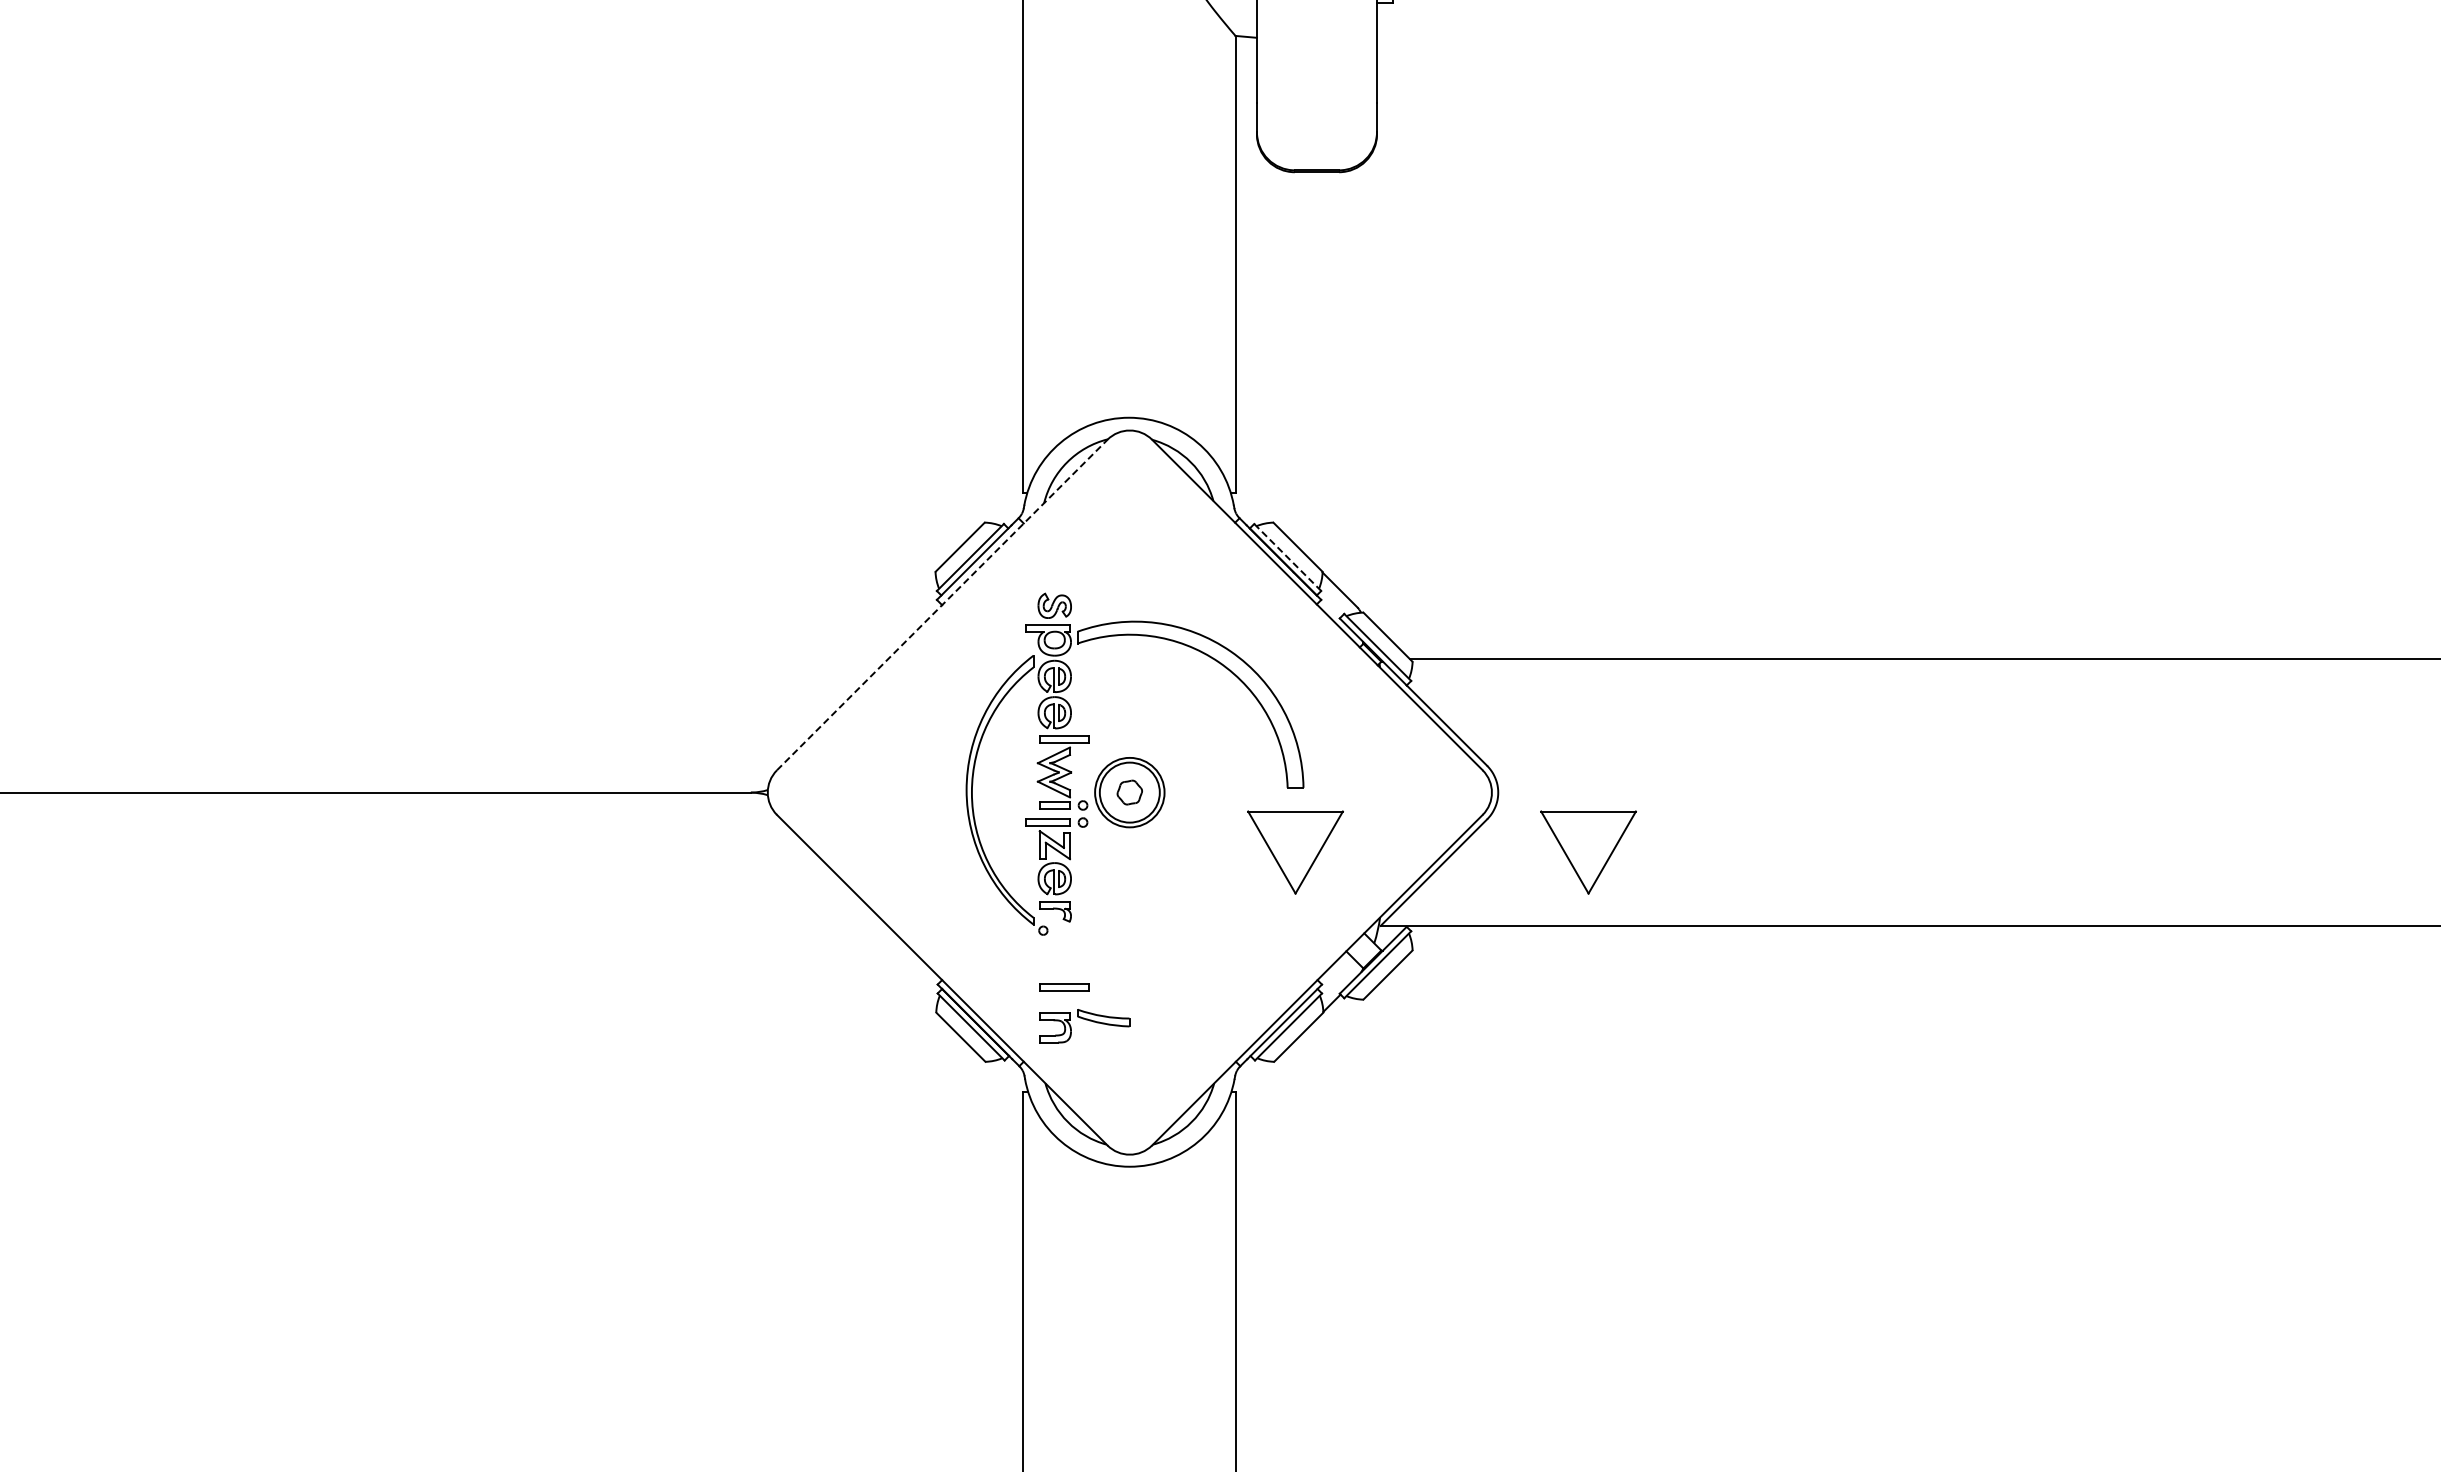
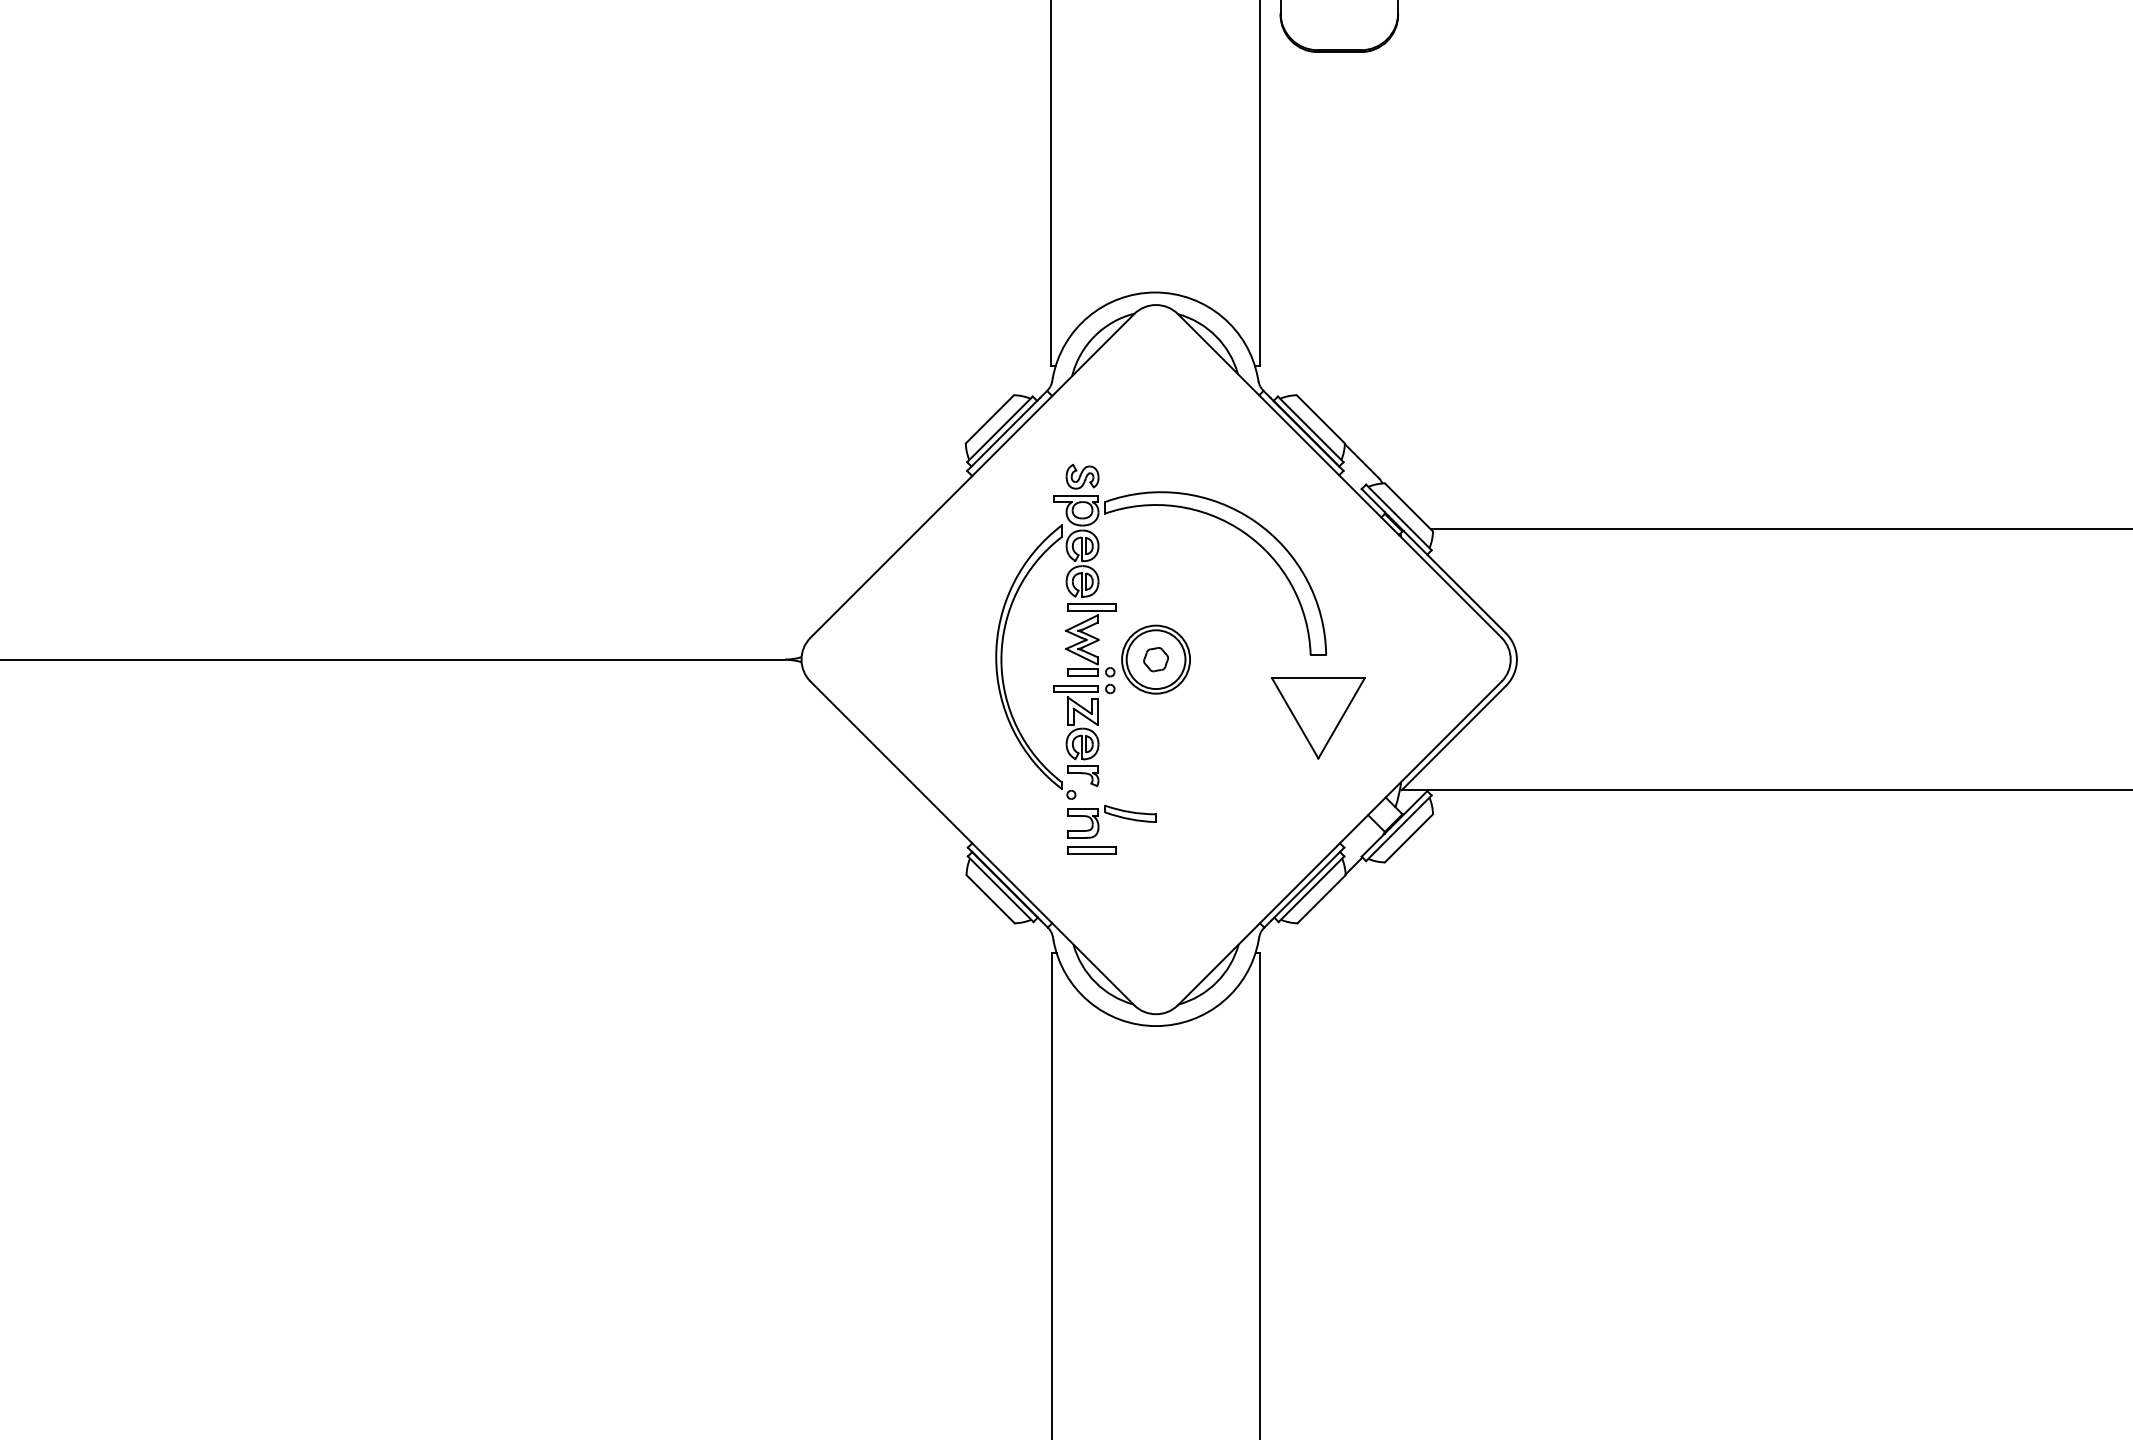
line: (1288, 557) -> (1311, 429), dashed -> solid
line: (942, 605) -> (972, 476), dashed -> solid
part: (1588, 852) -> (1605, 718), removed
part: (1086, 1020) -> (1113, 816), moved

